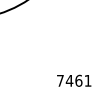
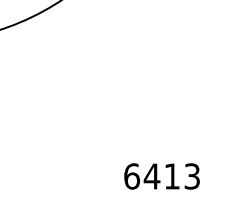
text: (73, 80) -> (160, 175), 7461 -> 6413

